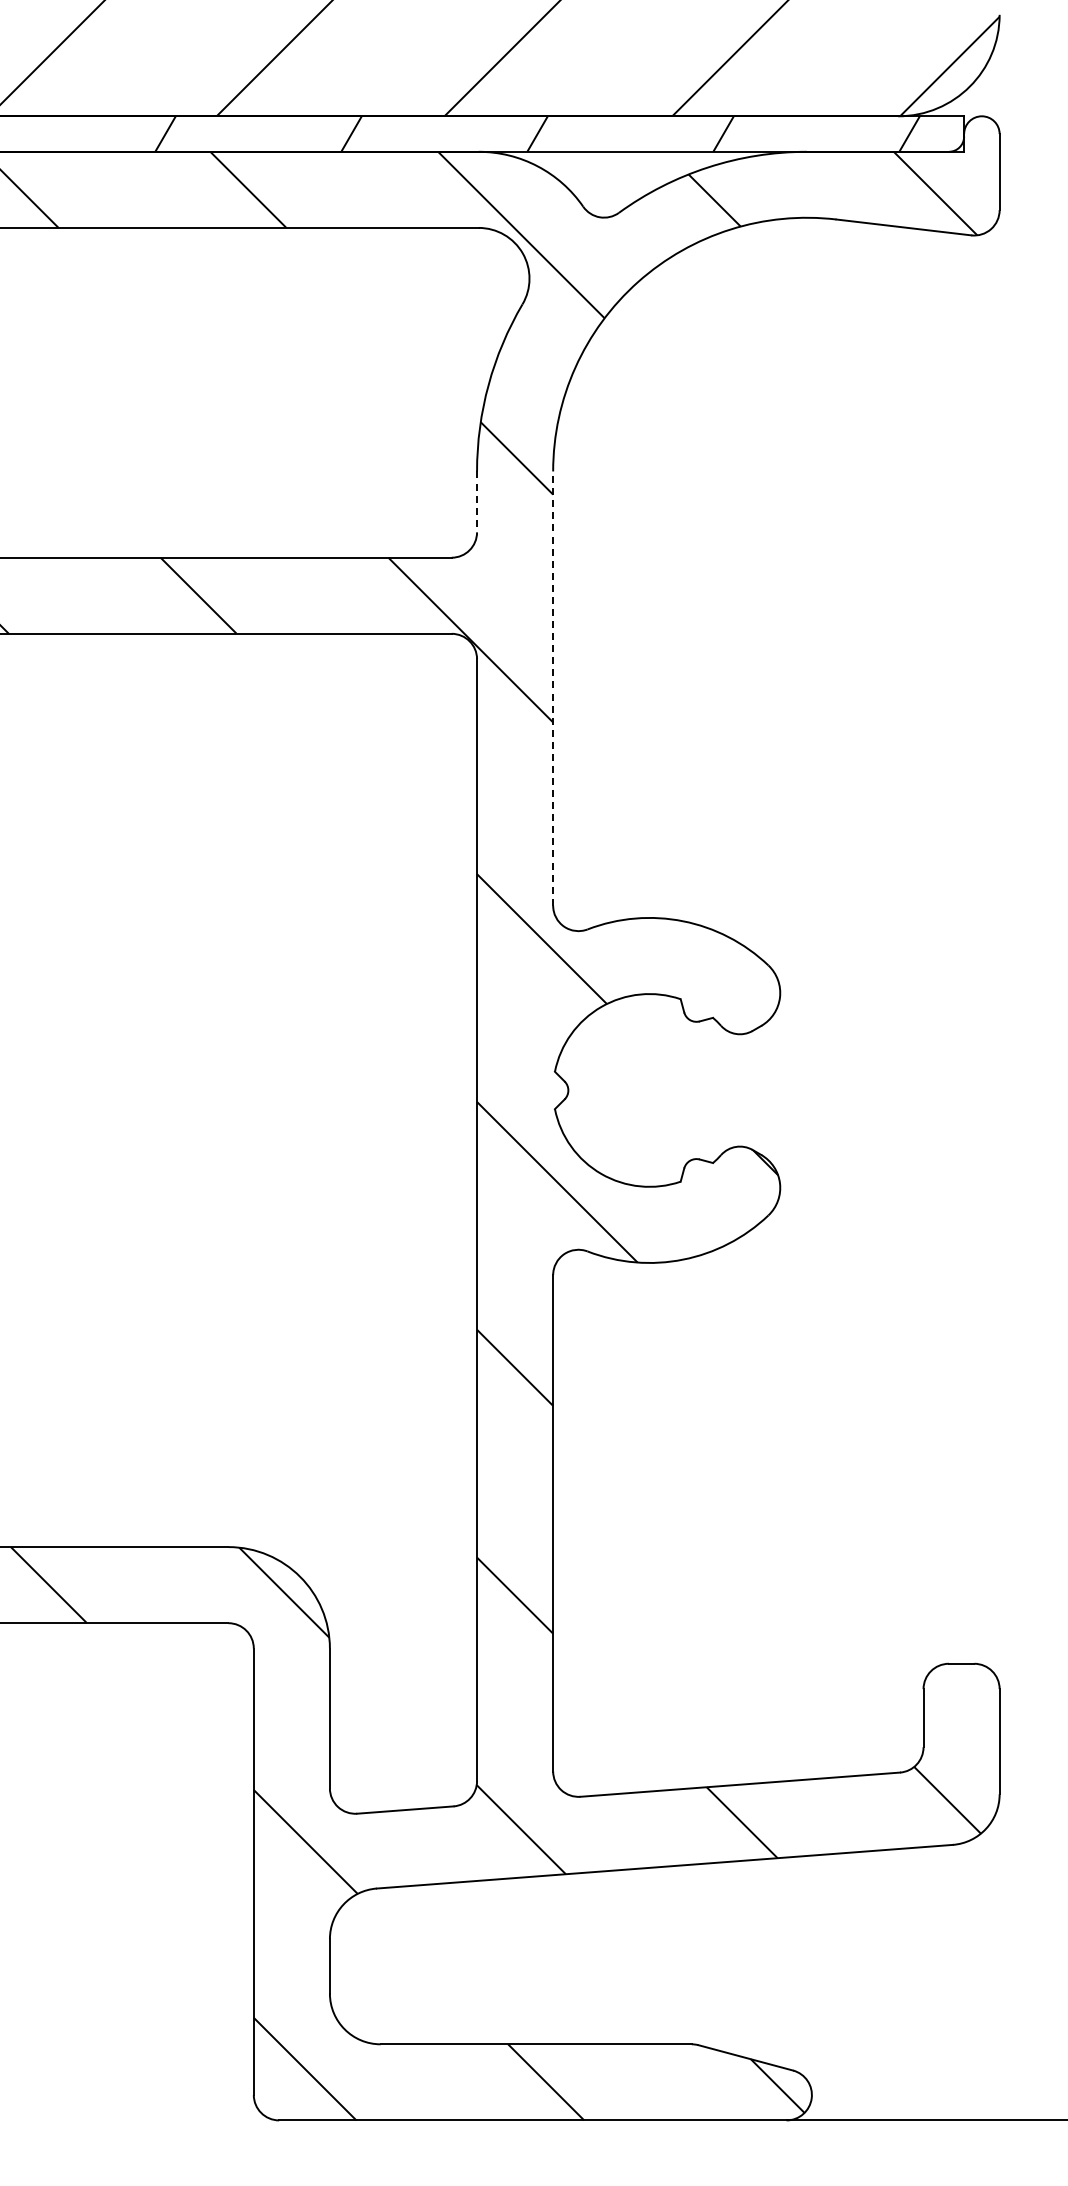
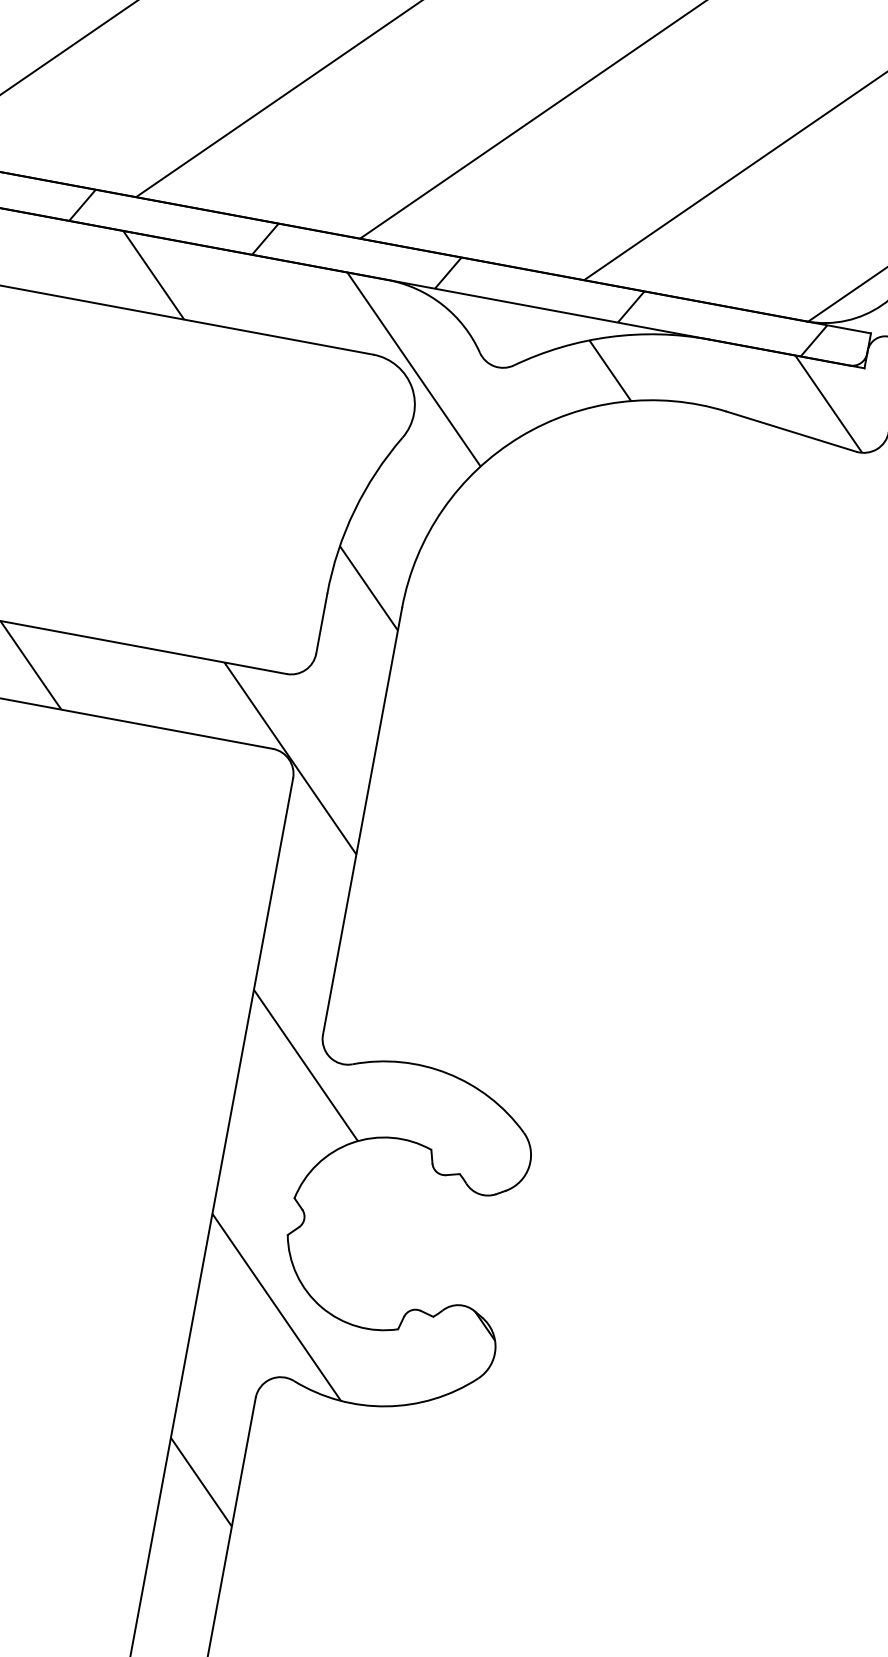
line: (477, 502) -> (322, 624), dashed -> solid
line: (553, 688) -> (362, 821), dashed -> solid

